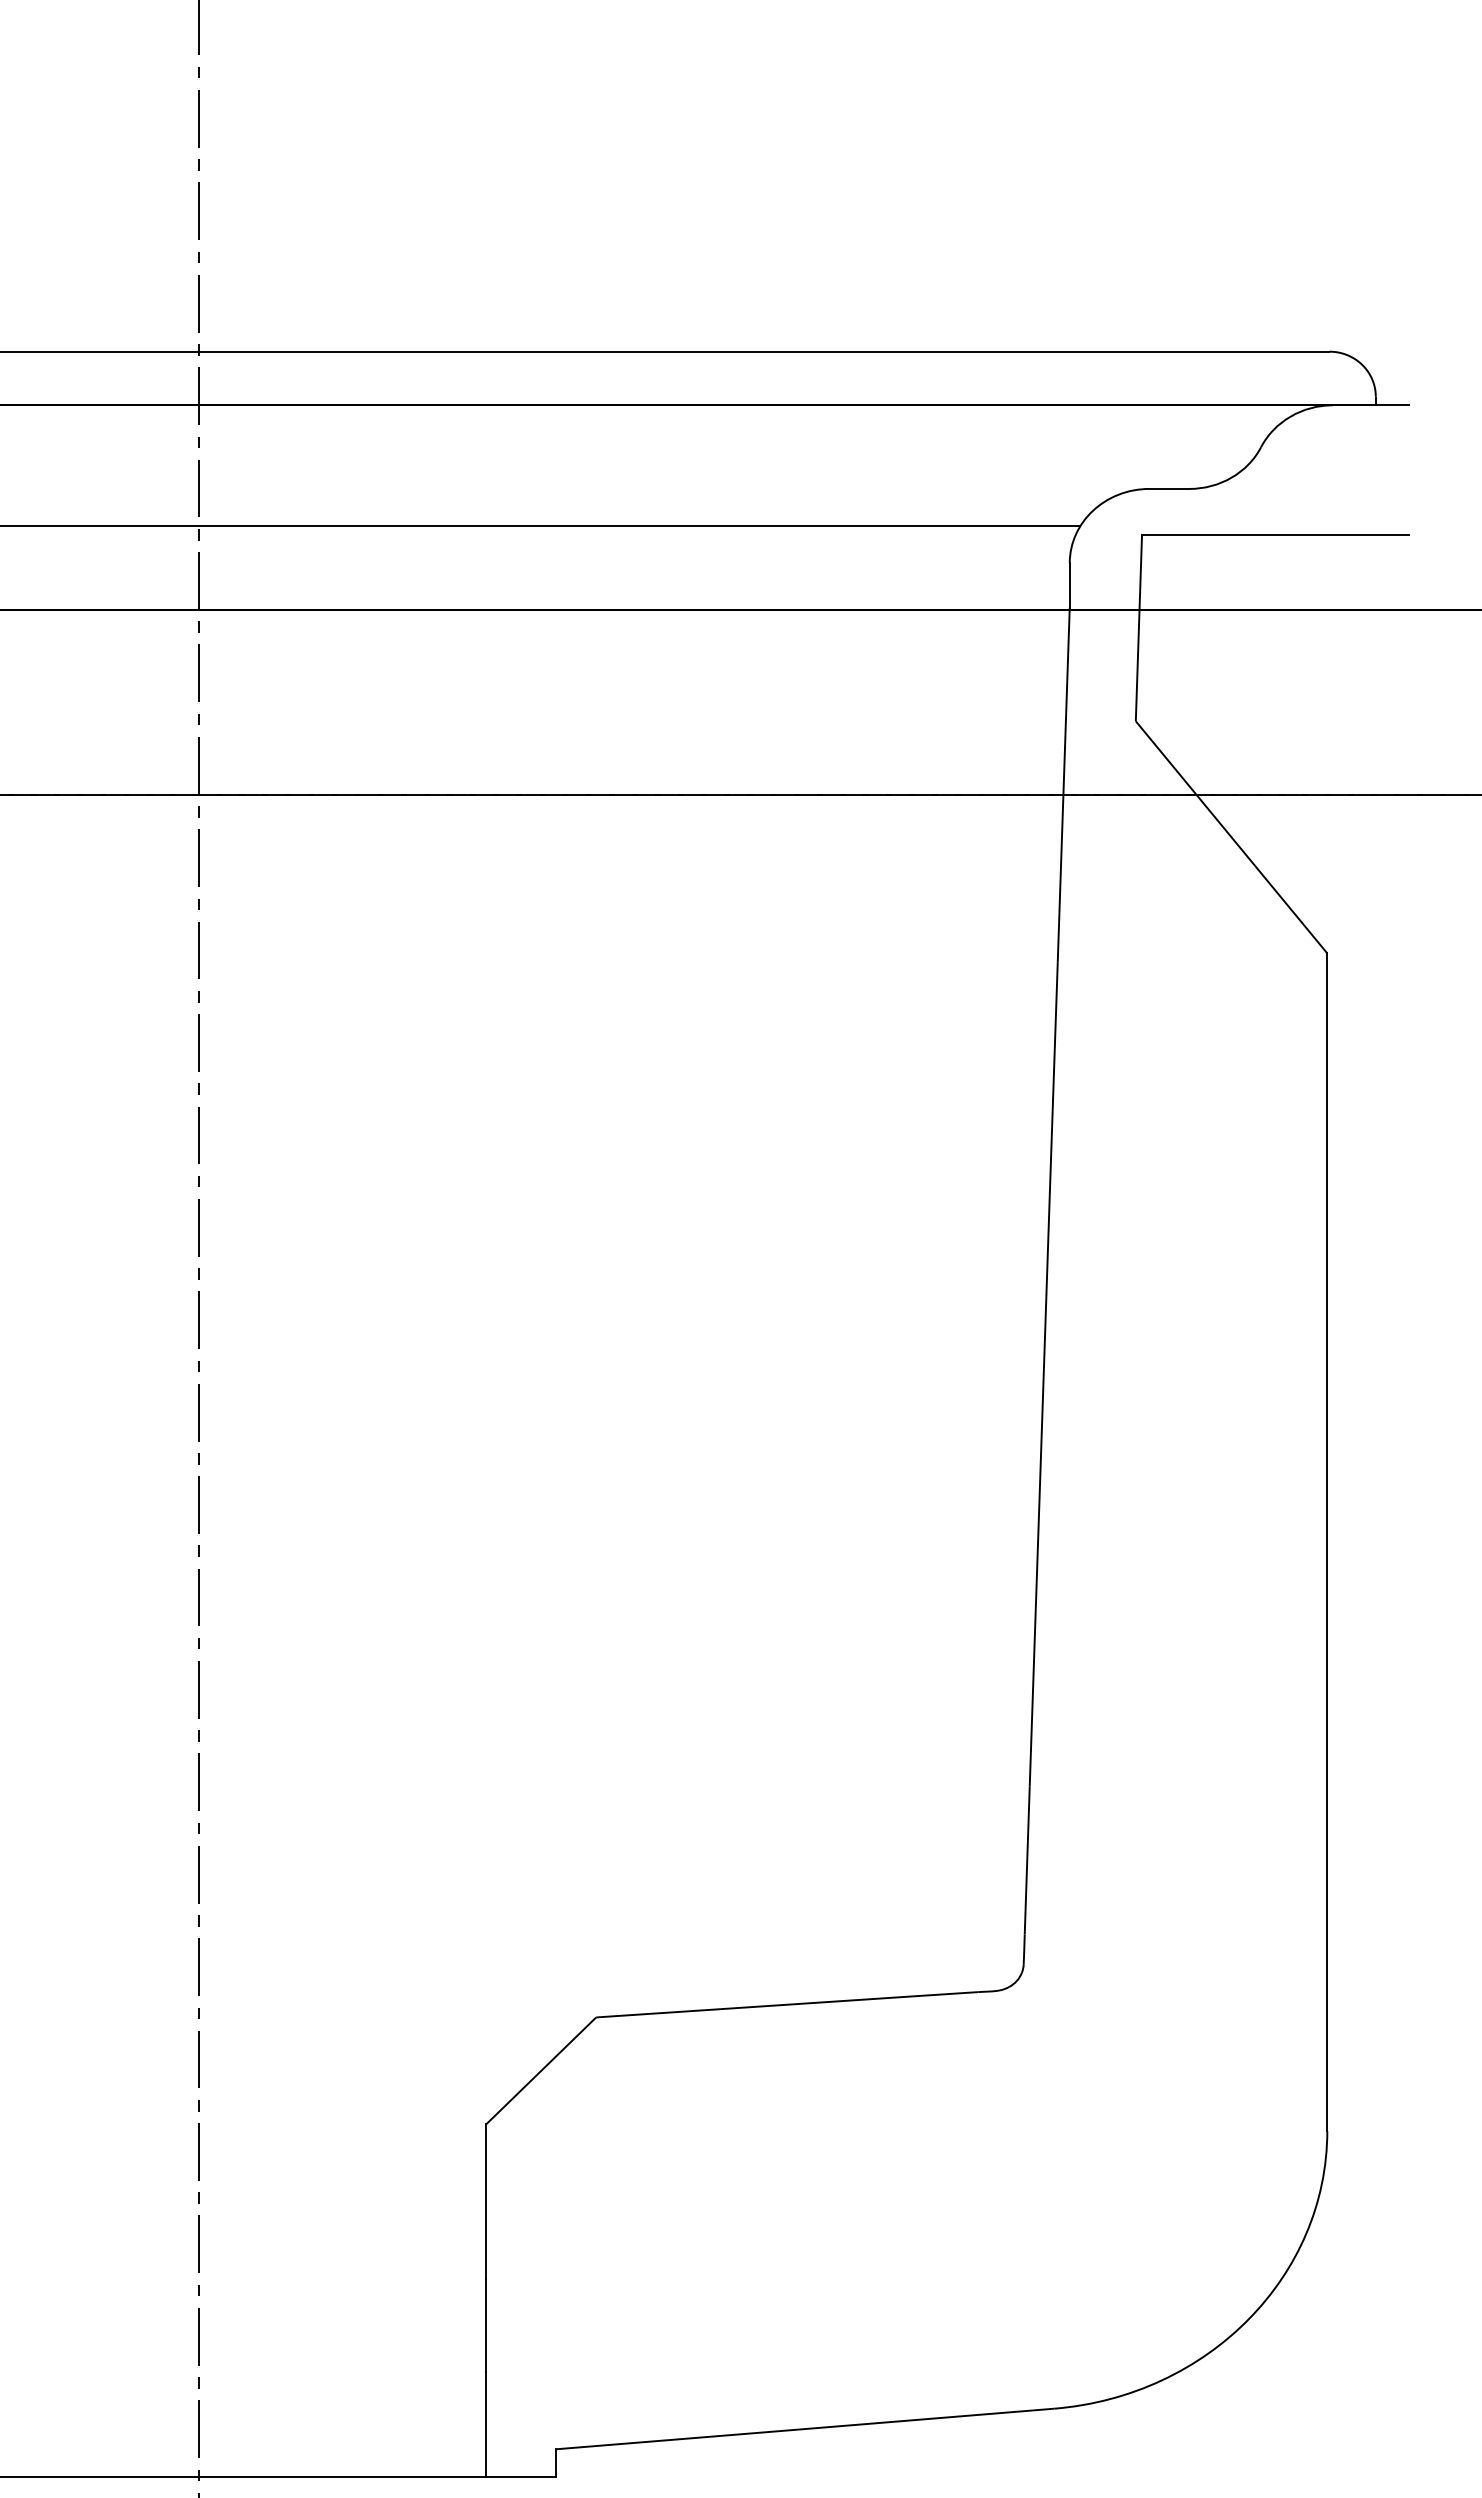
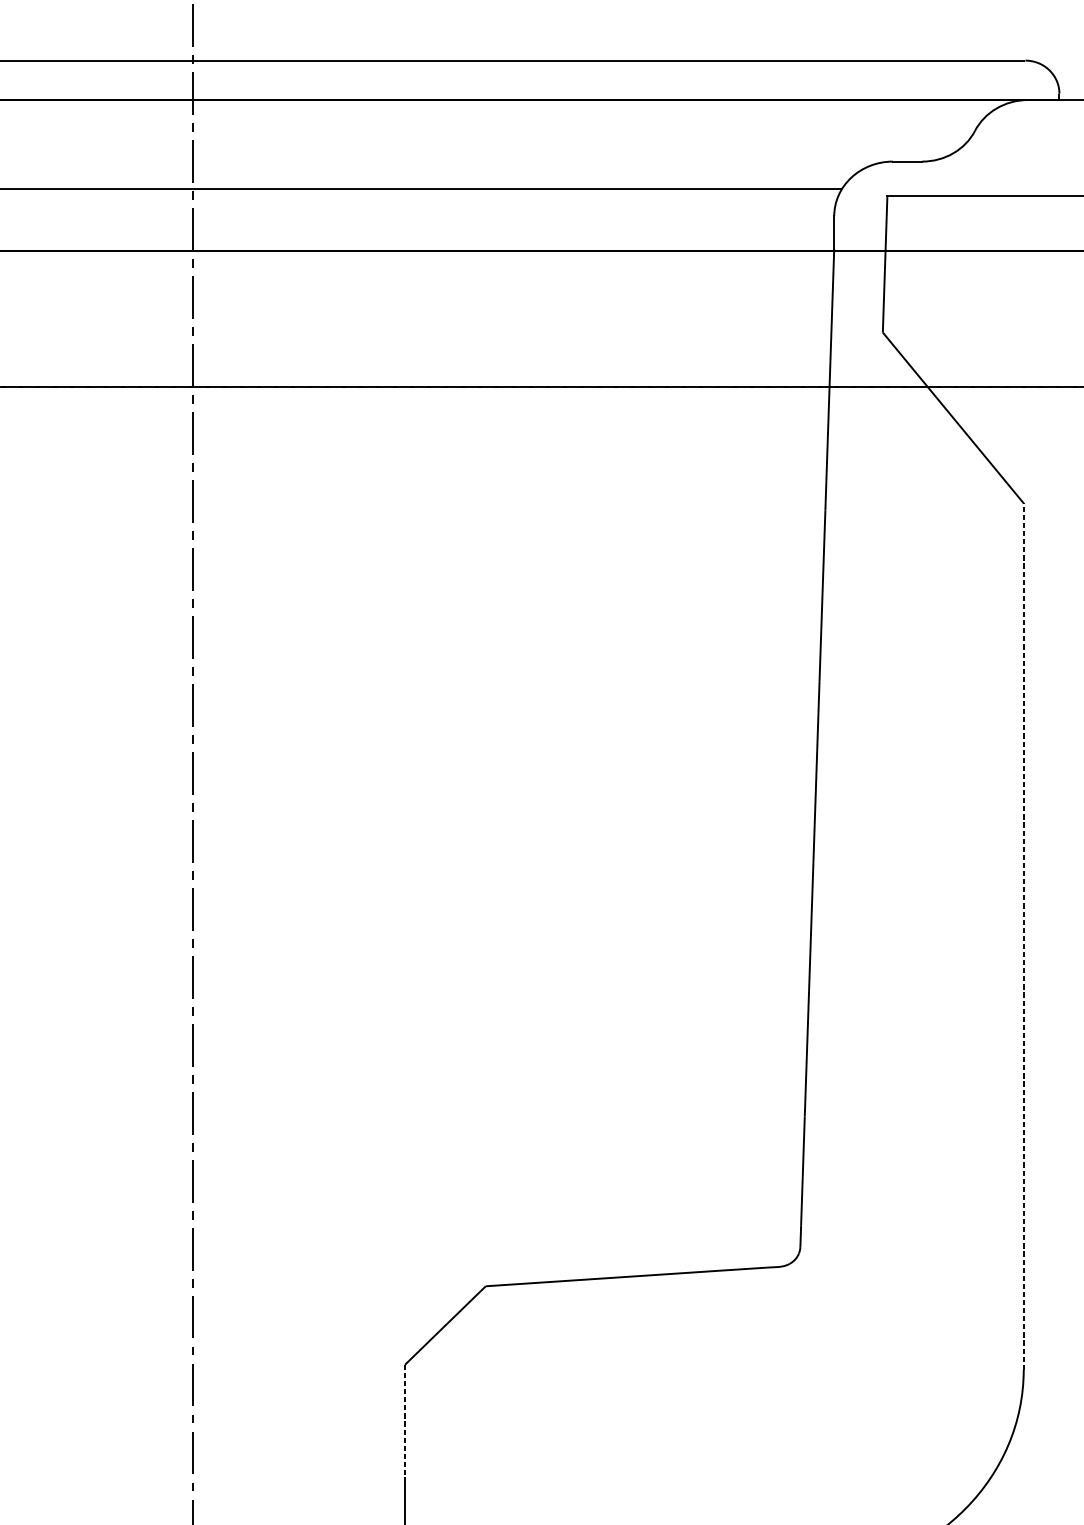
line: (1327, 1542) -> (1023, 936), solid -> dashed
line: (486, 2201) -> (405, 1421), solid -> dashed

